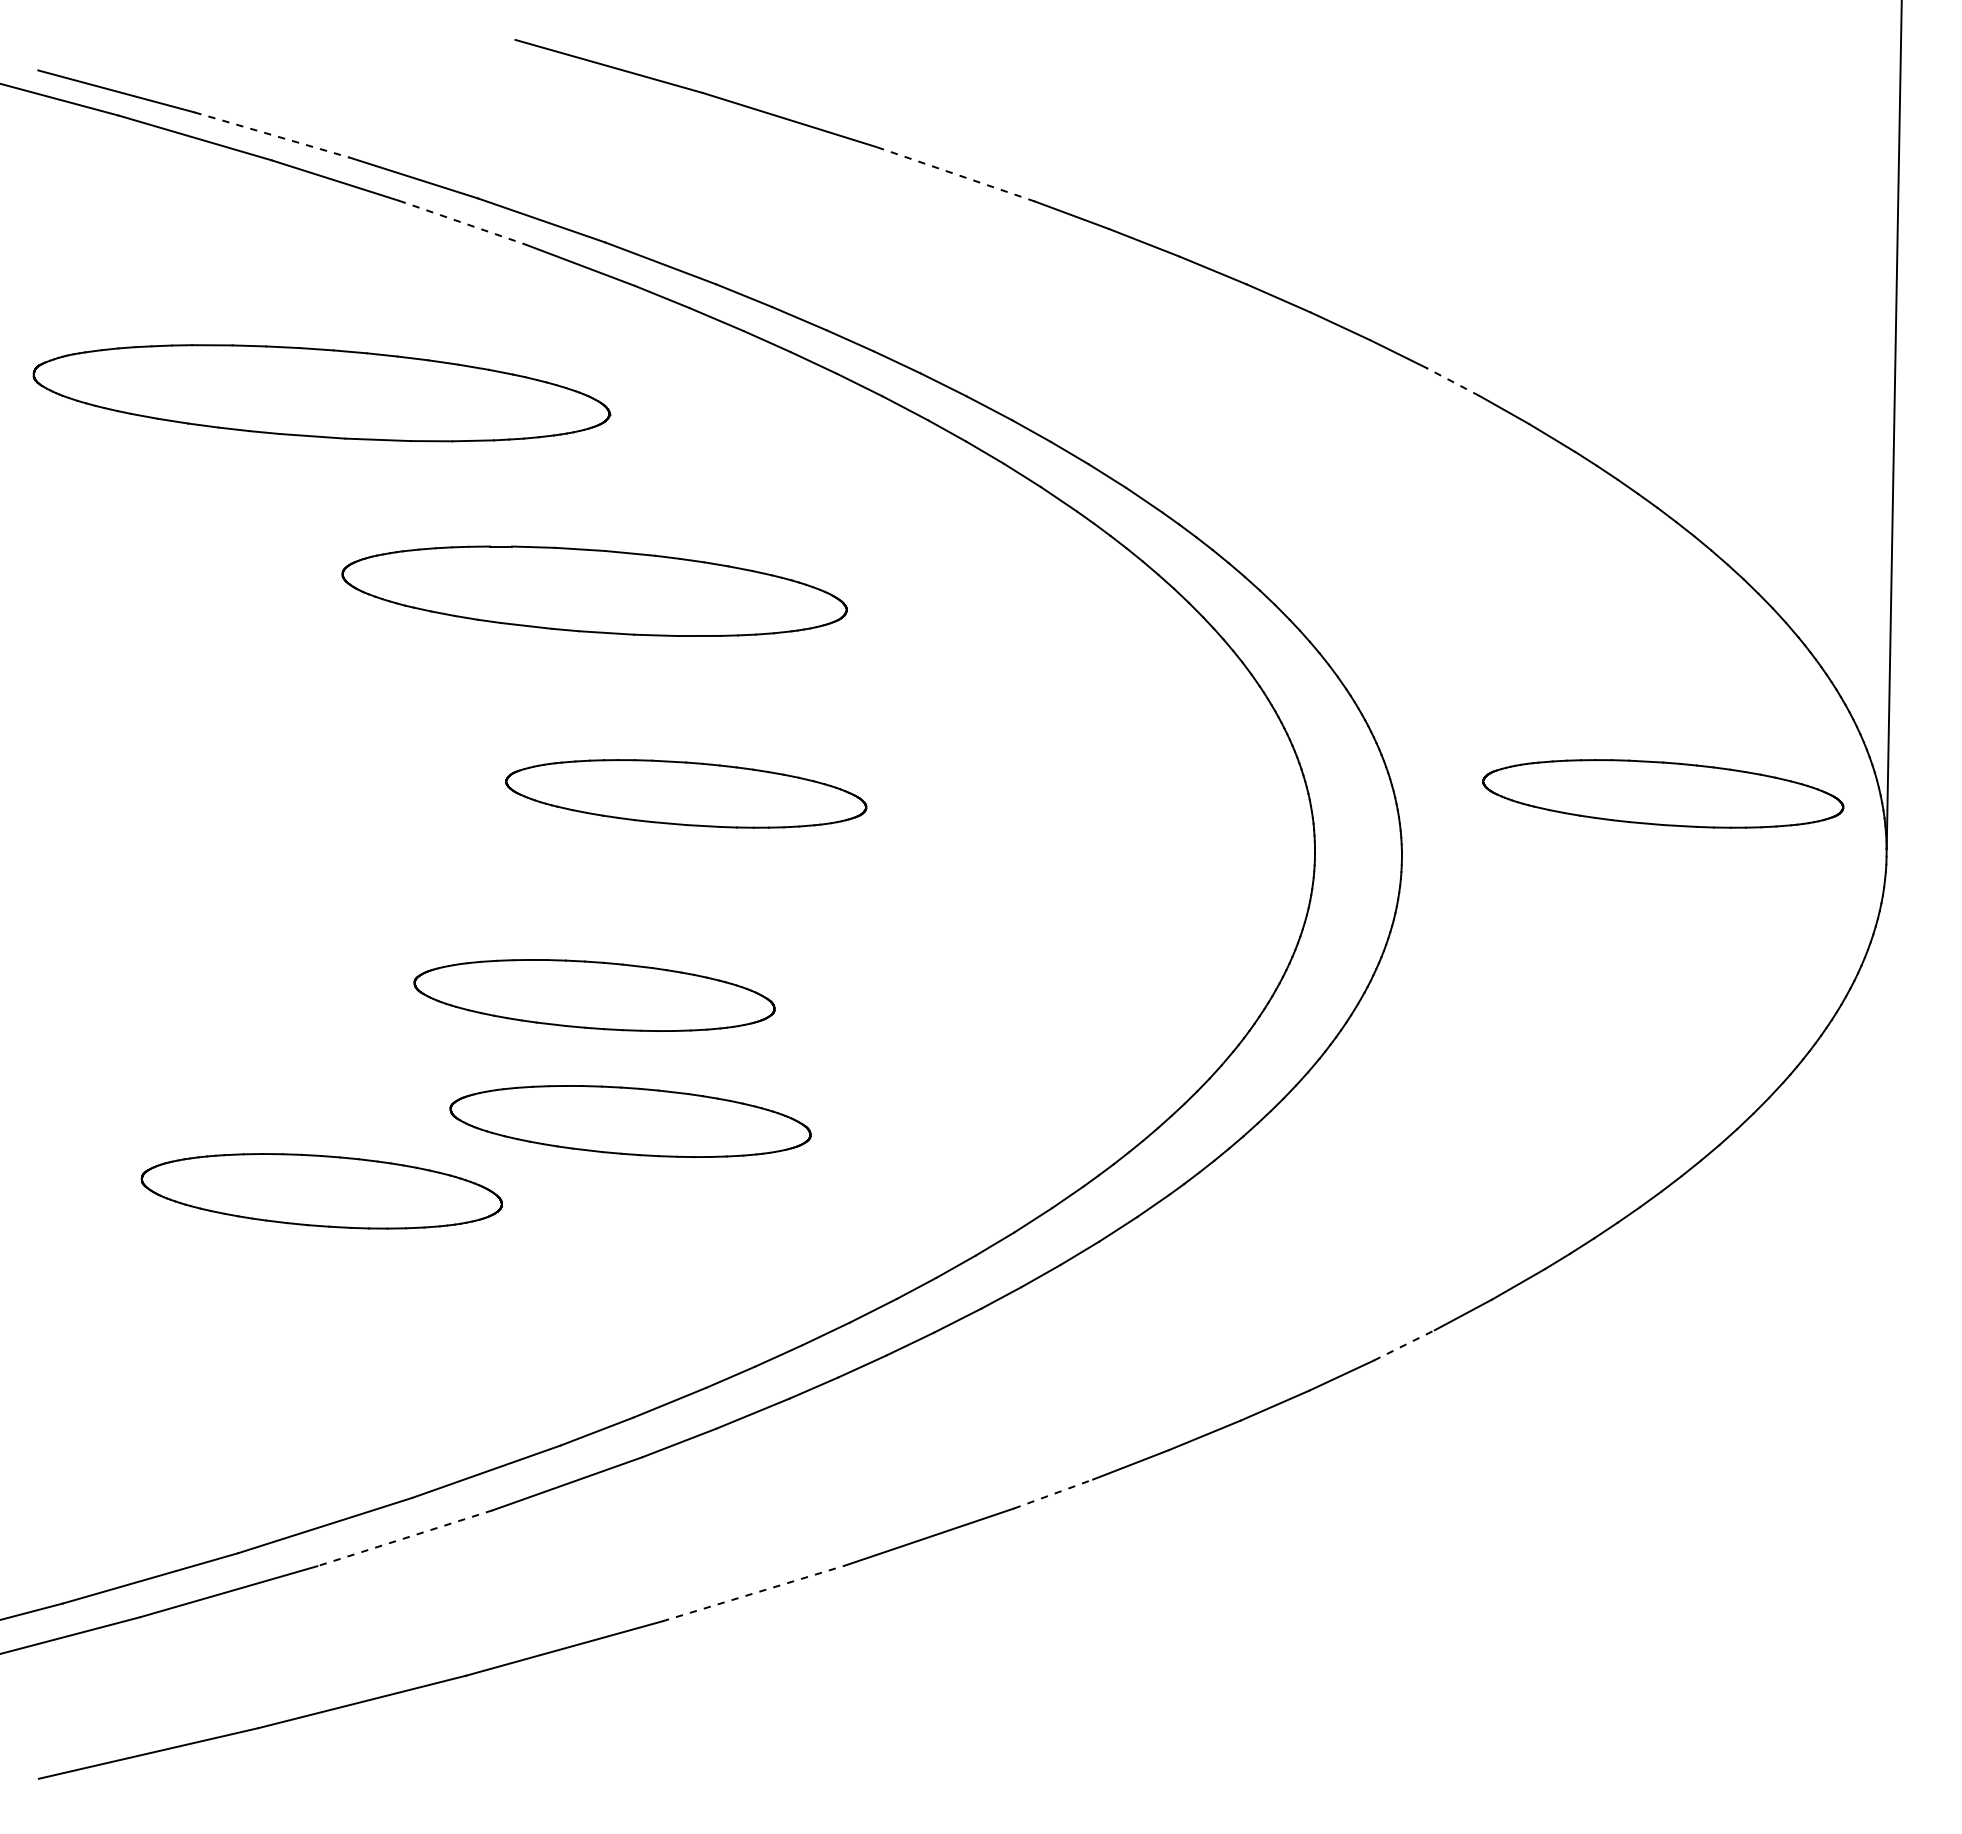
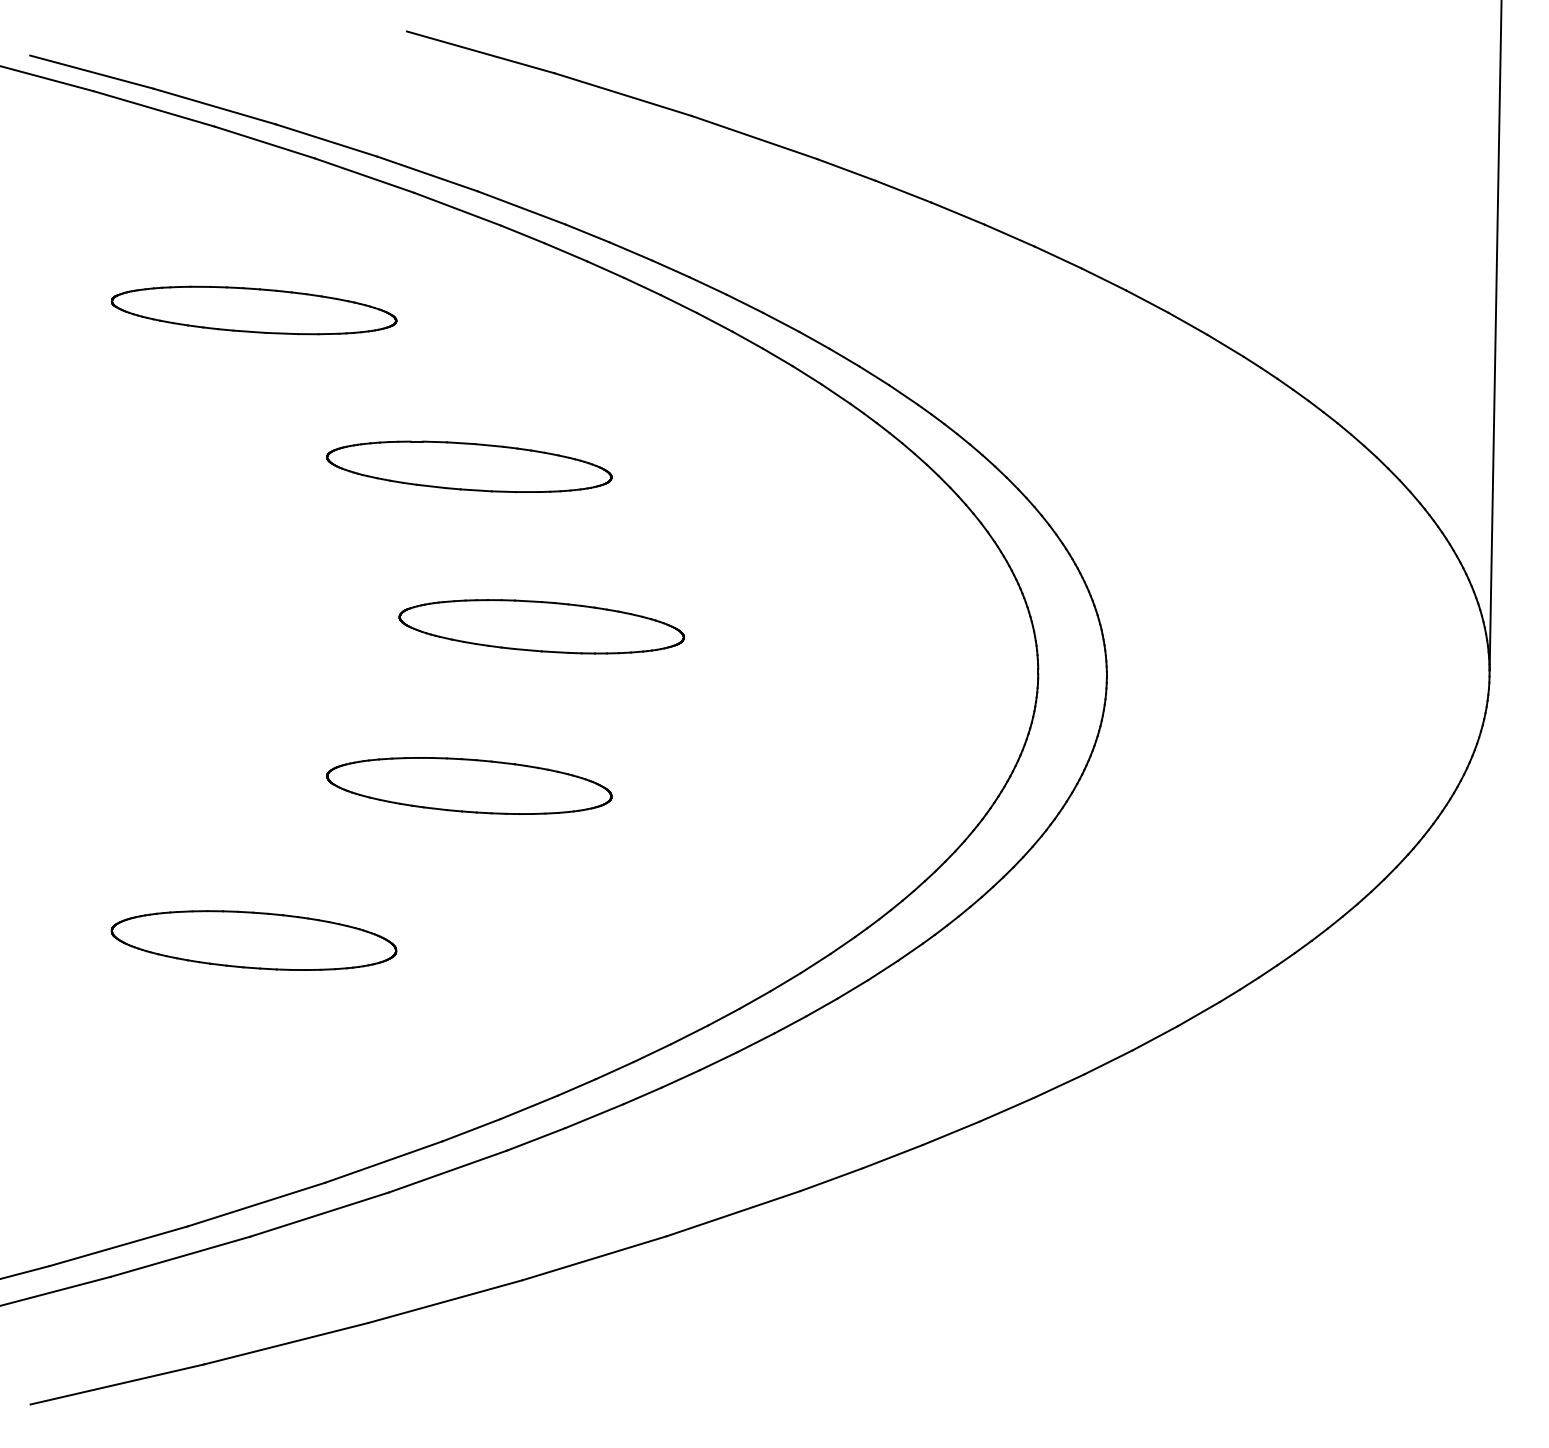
line: (272, 135) -> (215, 106), dashed -> solid
line: (955, 174) -> (754, 137), dashed -> solid
line: (461, 222) -> (364, 175), dashed -> solid
line: (1453, 382) -> (1147, 301), dashed -> solid
part: (322, 393) -> (254, 310), size x0.62
part: (594, 591) -> (469, 466), size x0.71
part: (1663, 793) -> (1313, 626), removed
part: (630, 1121) -> (497, 885), removed
line: (1404, 1345) -> (1108, 1062), dashed -> solid
line: (1053, 1493) -> (831, 1179), dashed -> solid
line: (404, 1538) -> (319, 1214), dashed -> solid
line: (753, 1593) -> (594, 1258), dashed -> solid

